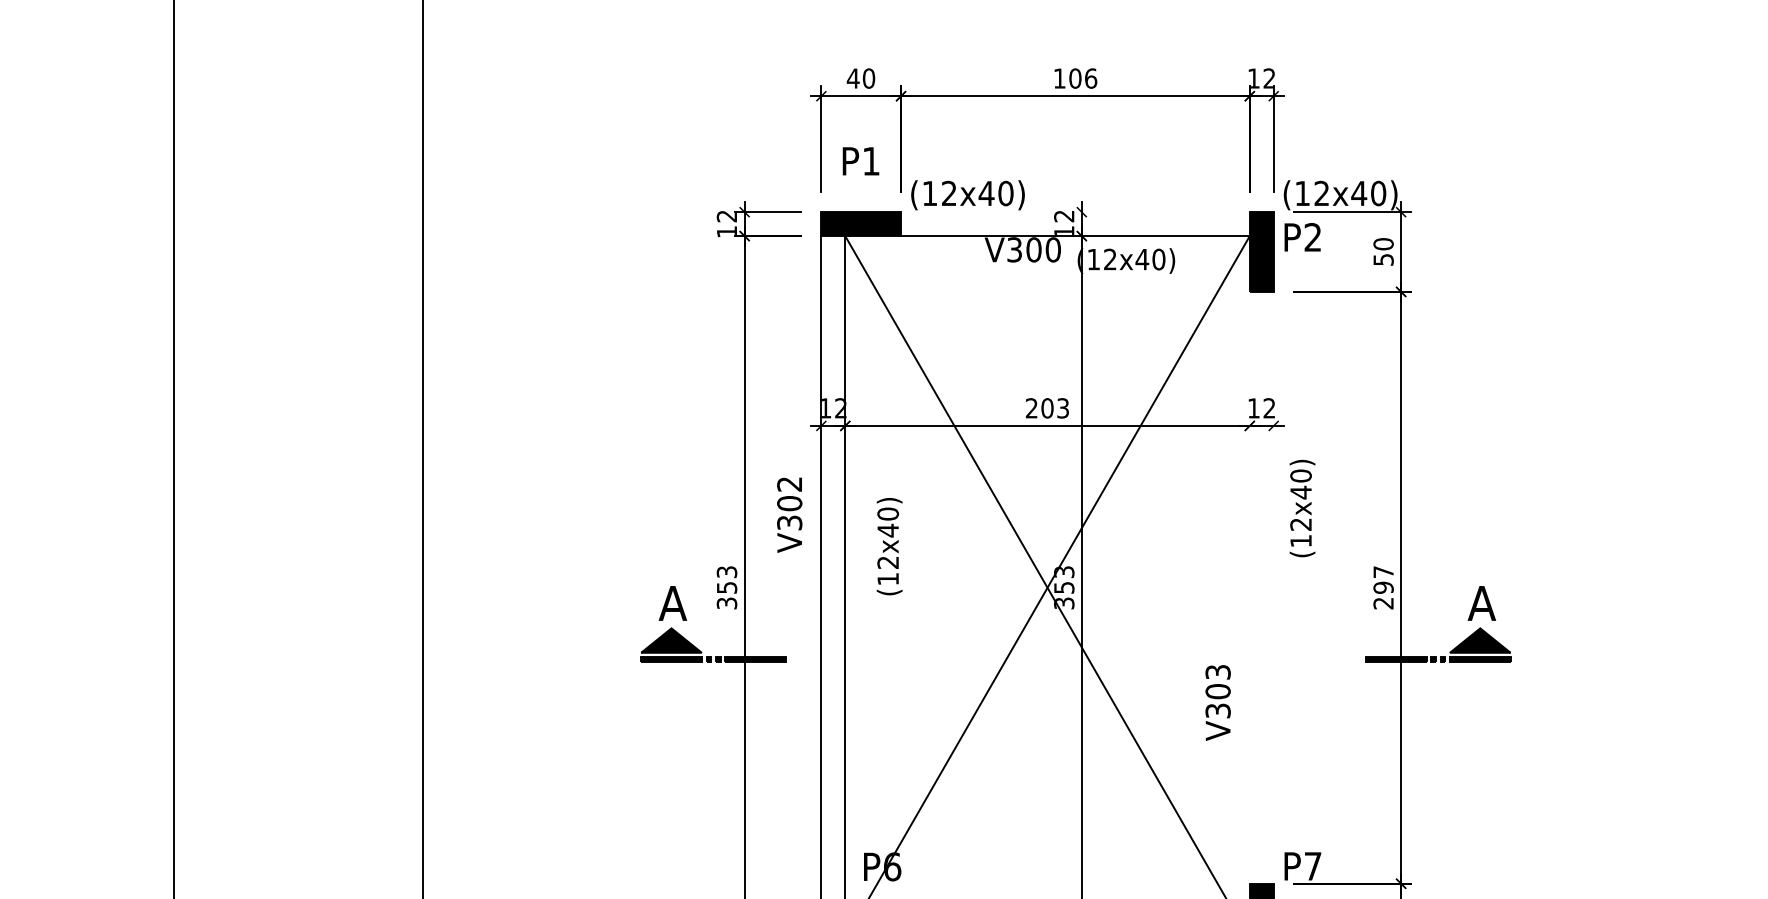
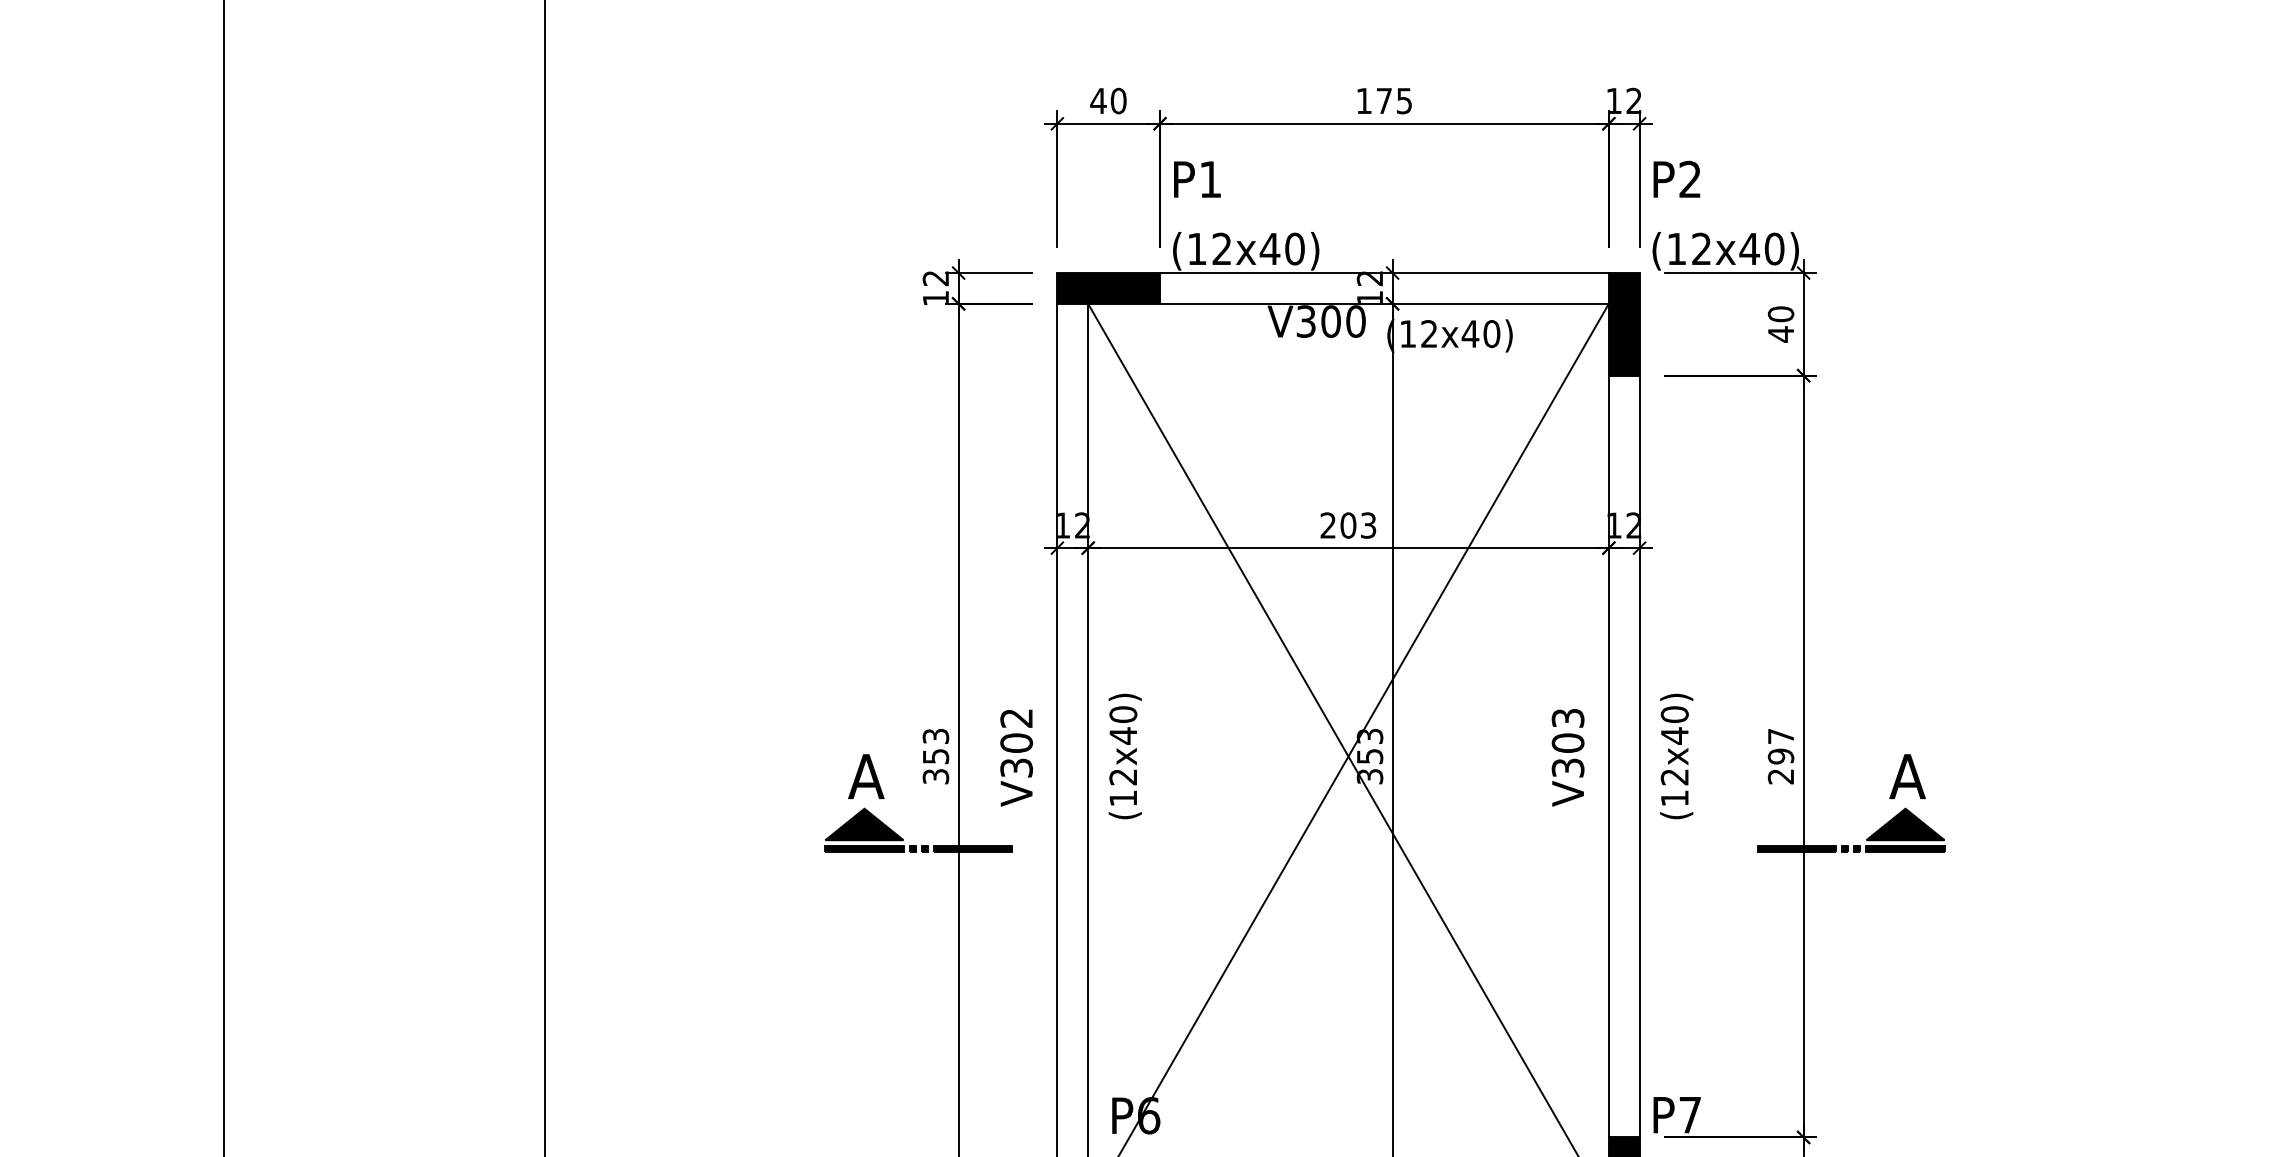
text: (1083, 78) -> (1394, 100), 106 -> 175
text: (861, 161) -> (1197, 179), moved
line: (1074, 212) -> (1383, 273), added
text: (1302, 236) -> (1676, 178), moved
text: (1383, 259) -> (1781, 334), 50 -> 40
text: (1302, 508) -> (1676, 756), moved
text: (789, 514) -> (1016, 757), moved
text: (889, 546) -> (1124, 756), moved
line: (1249, 587) -> (1608, 756), added
line: (1273, 587) -> (1639, 756), added
text: (1217, 702) -> (1567, 757), moved

